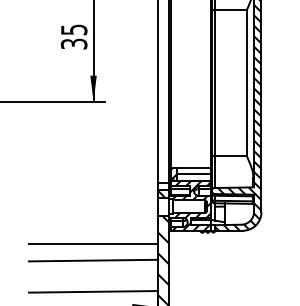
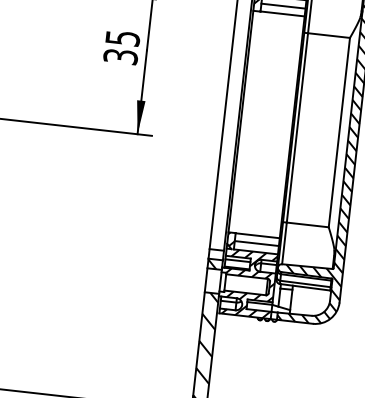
line: (93, 243) -> (116, 318), removed
line: (93, 260) -> (114, 340), removed
line: (93, 291) -> (109, 380), removed

